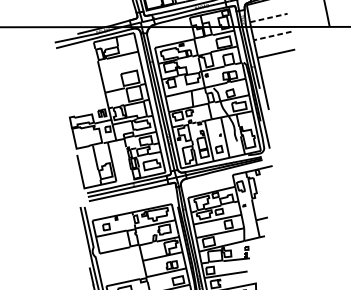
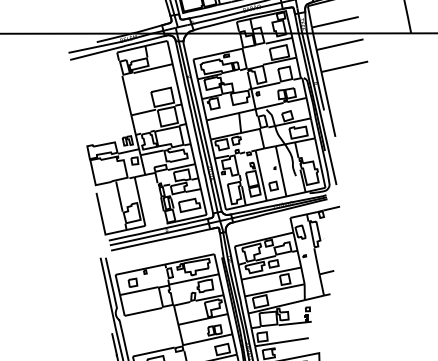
line: (268, 18) -> (335, 22), dashed -> solid
line: (272, 35) -> (339, 44), dashed -> solid

